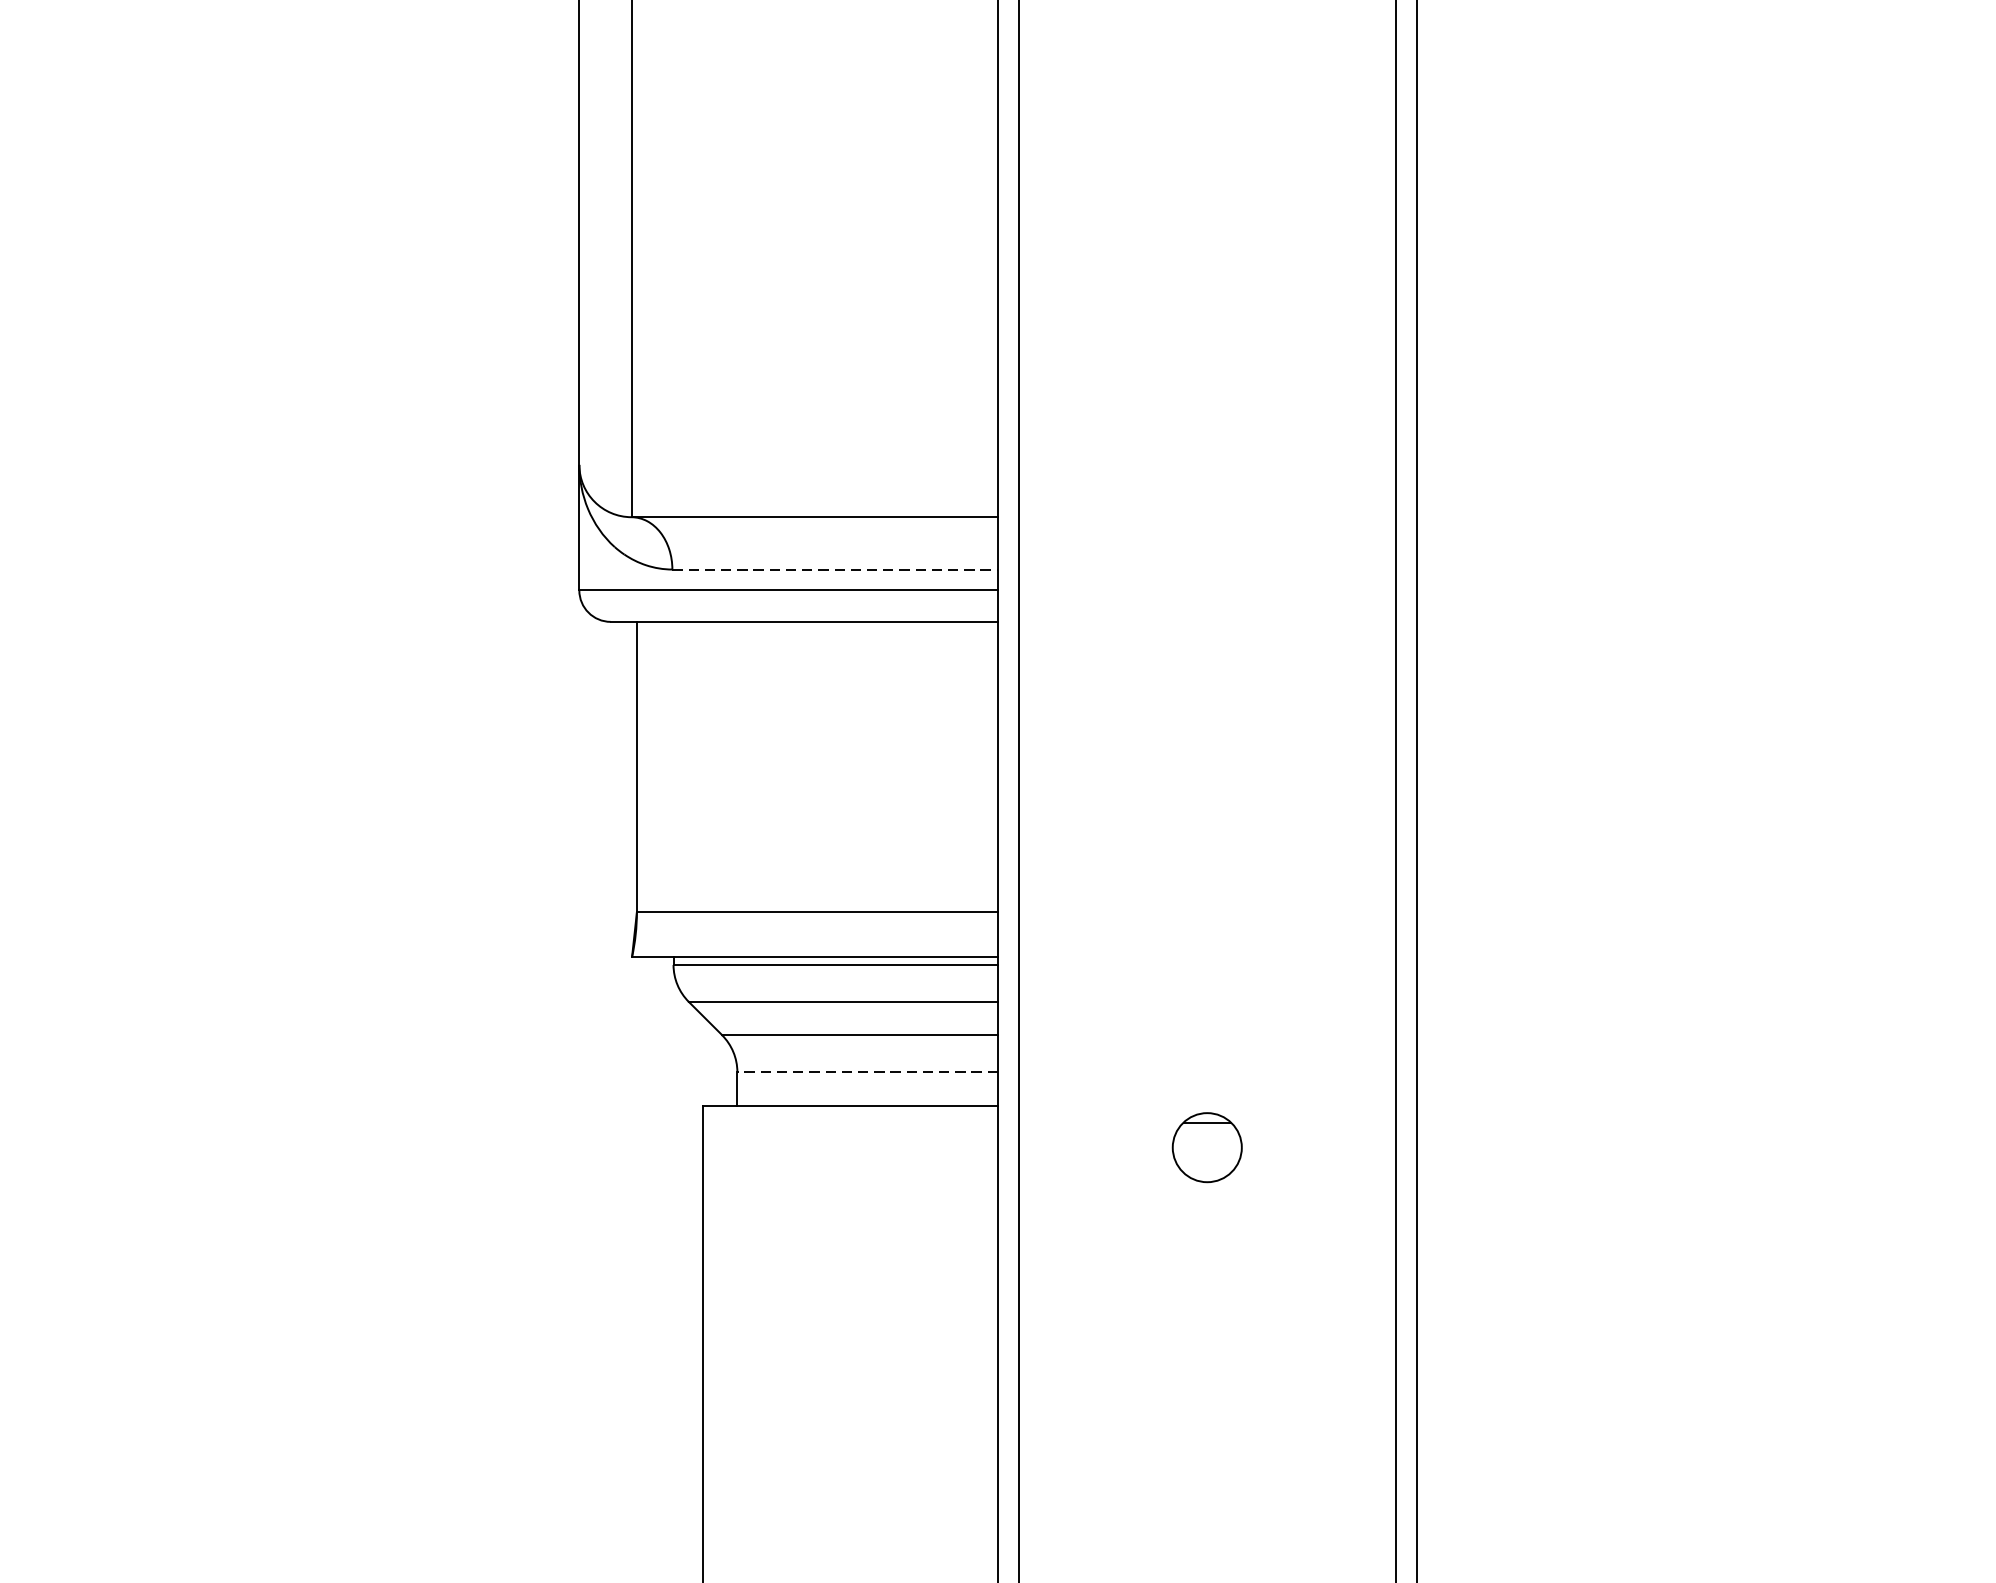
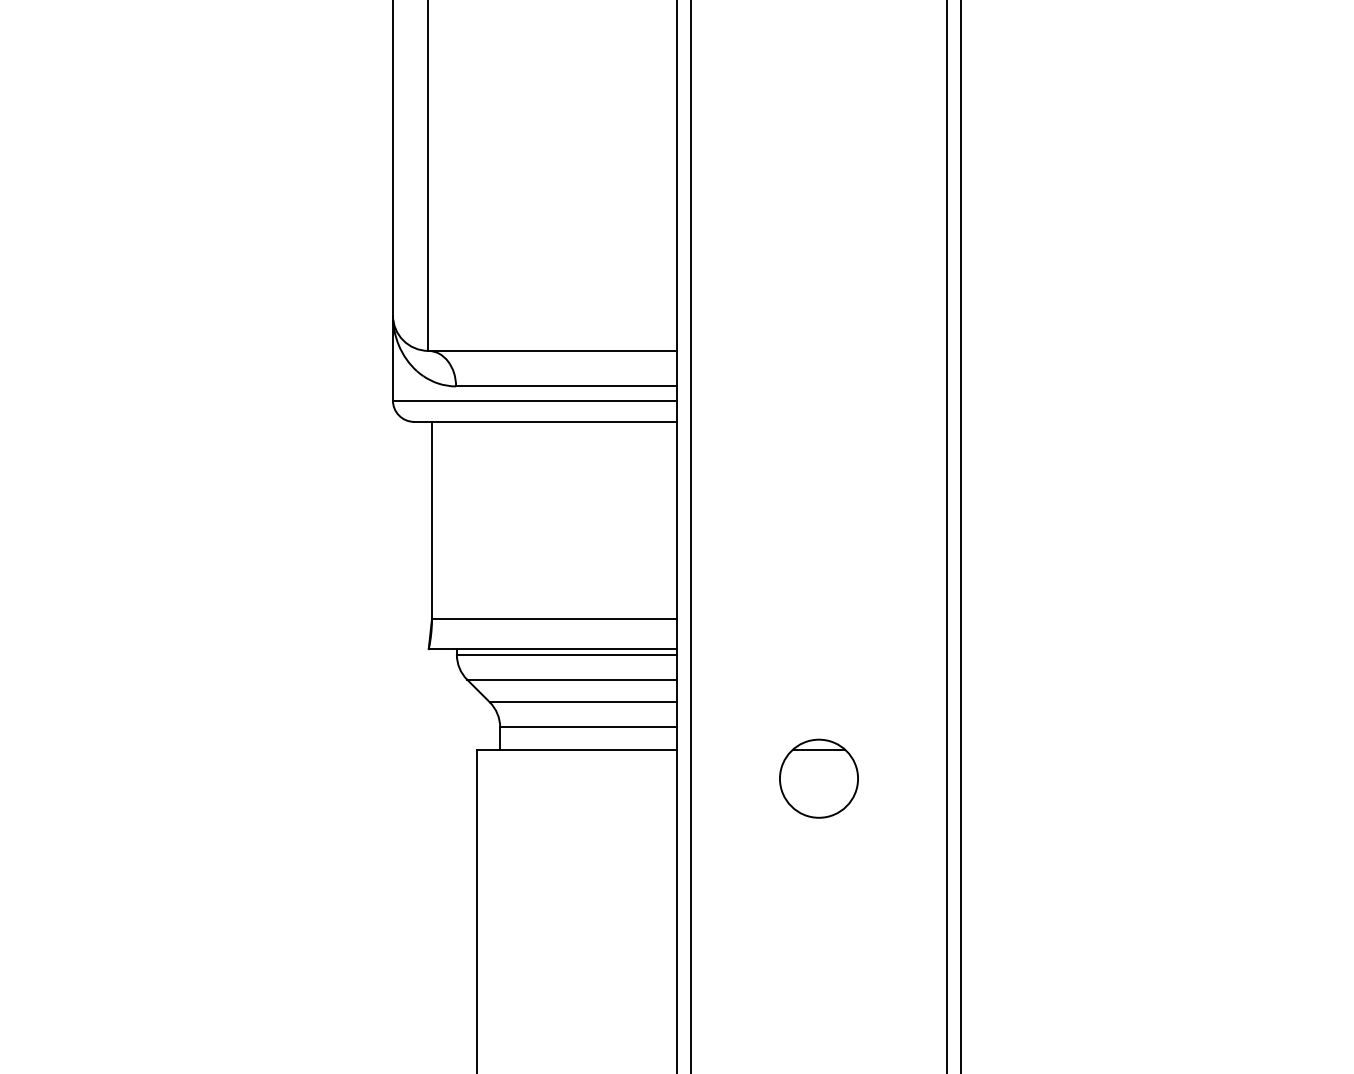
line: (836, 569) -> (567, 386), dashed -> solid
line: (867, 1072) -> (588, 727), dashed -> solid
part: (1206, 1147) -> (818, 778), size x1.67

